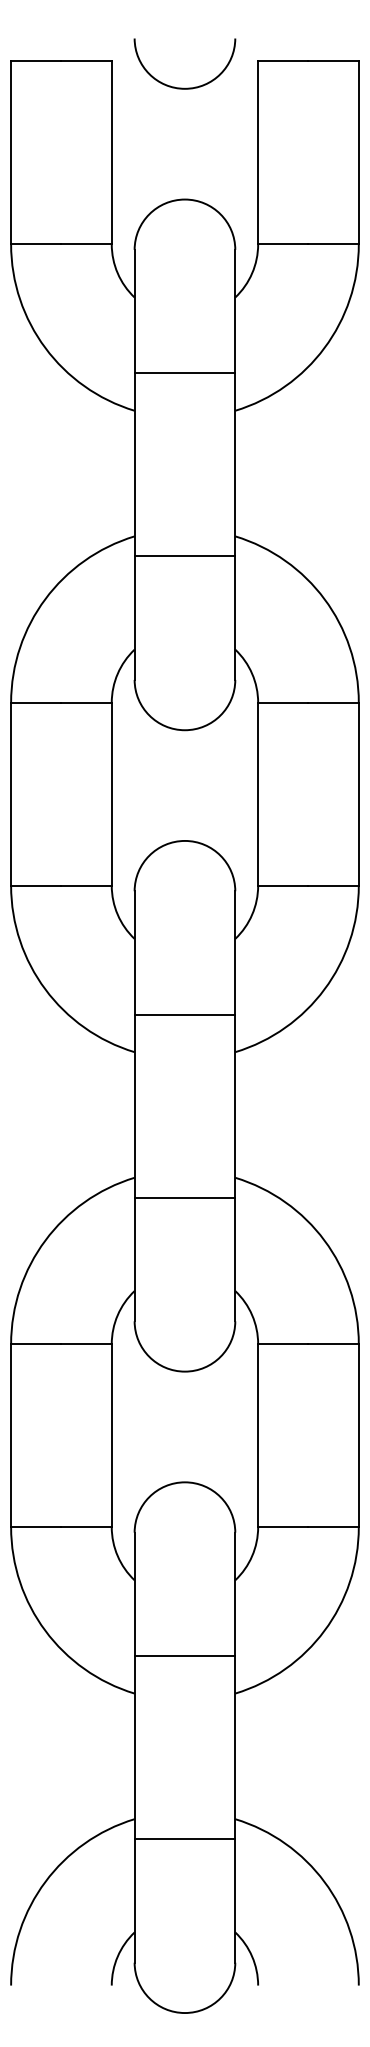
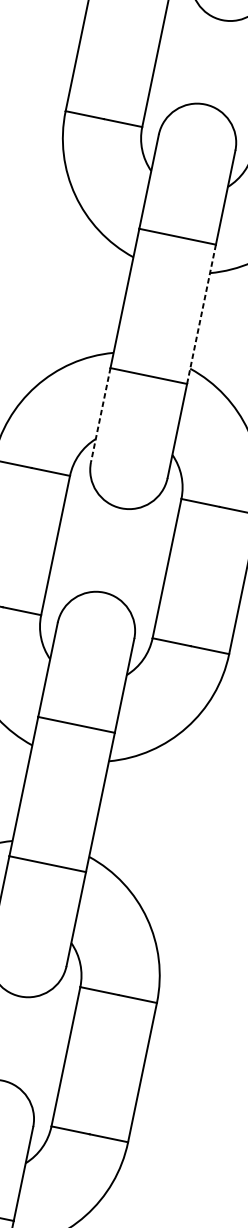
line: (235, 464) -> (201, 314), solid -> dashed
line: (134, 618) -> (100, 415), solid -> dashed

